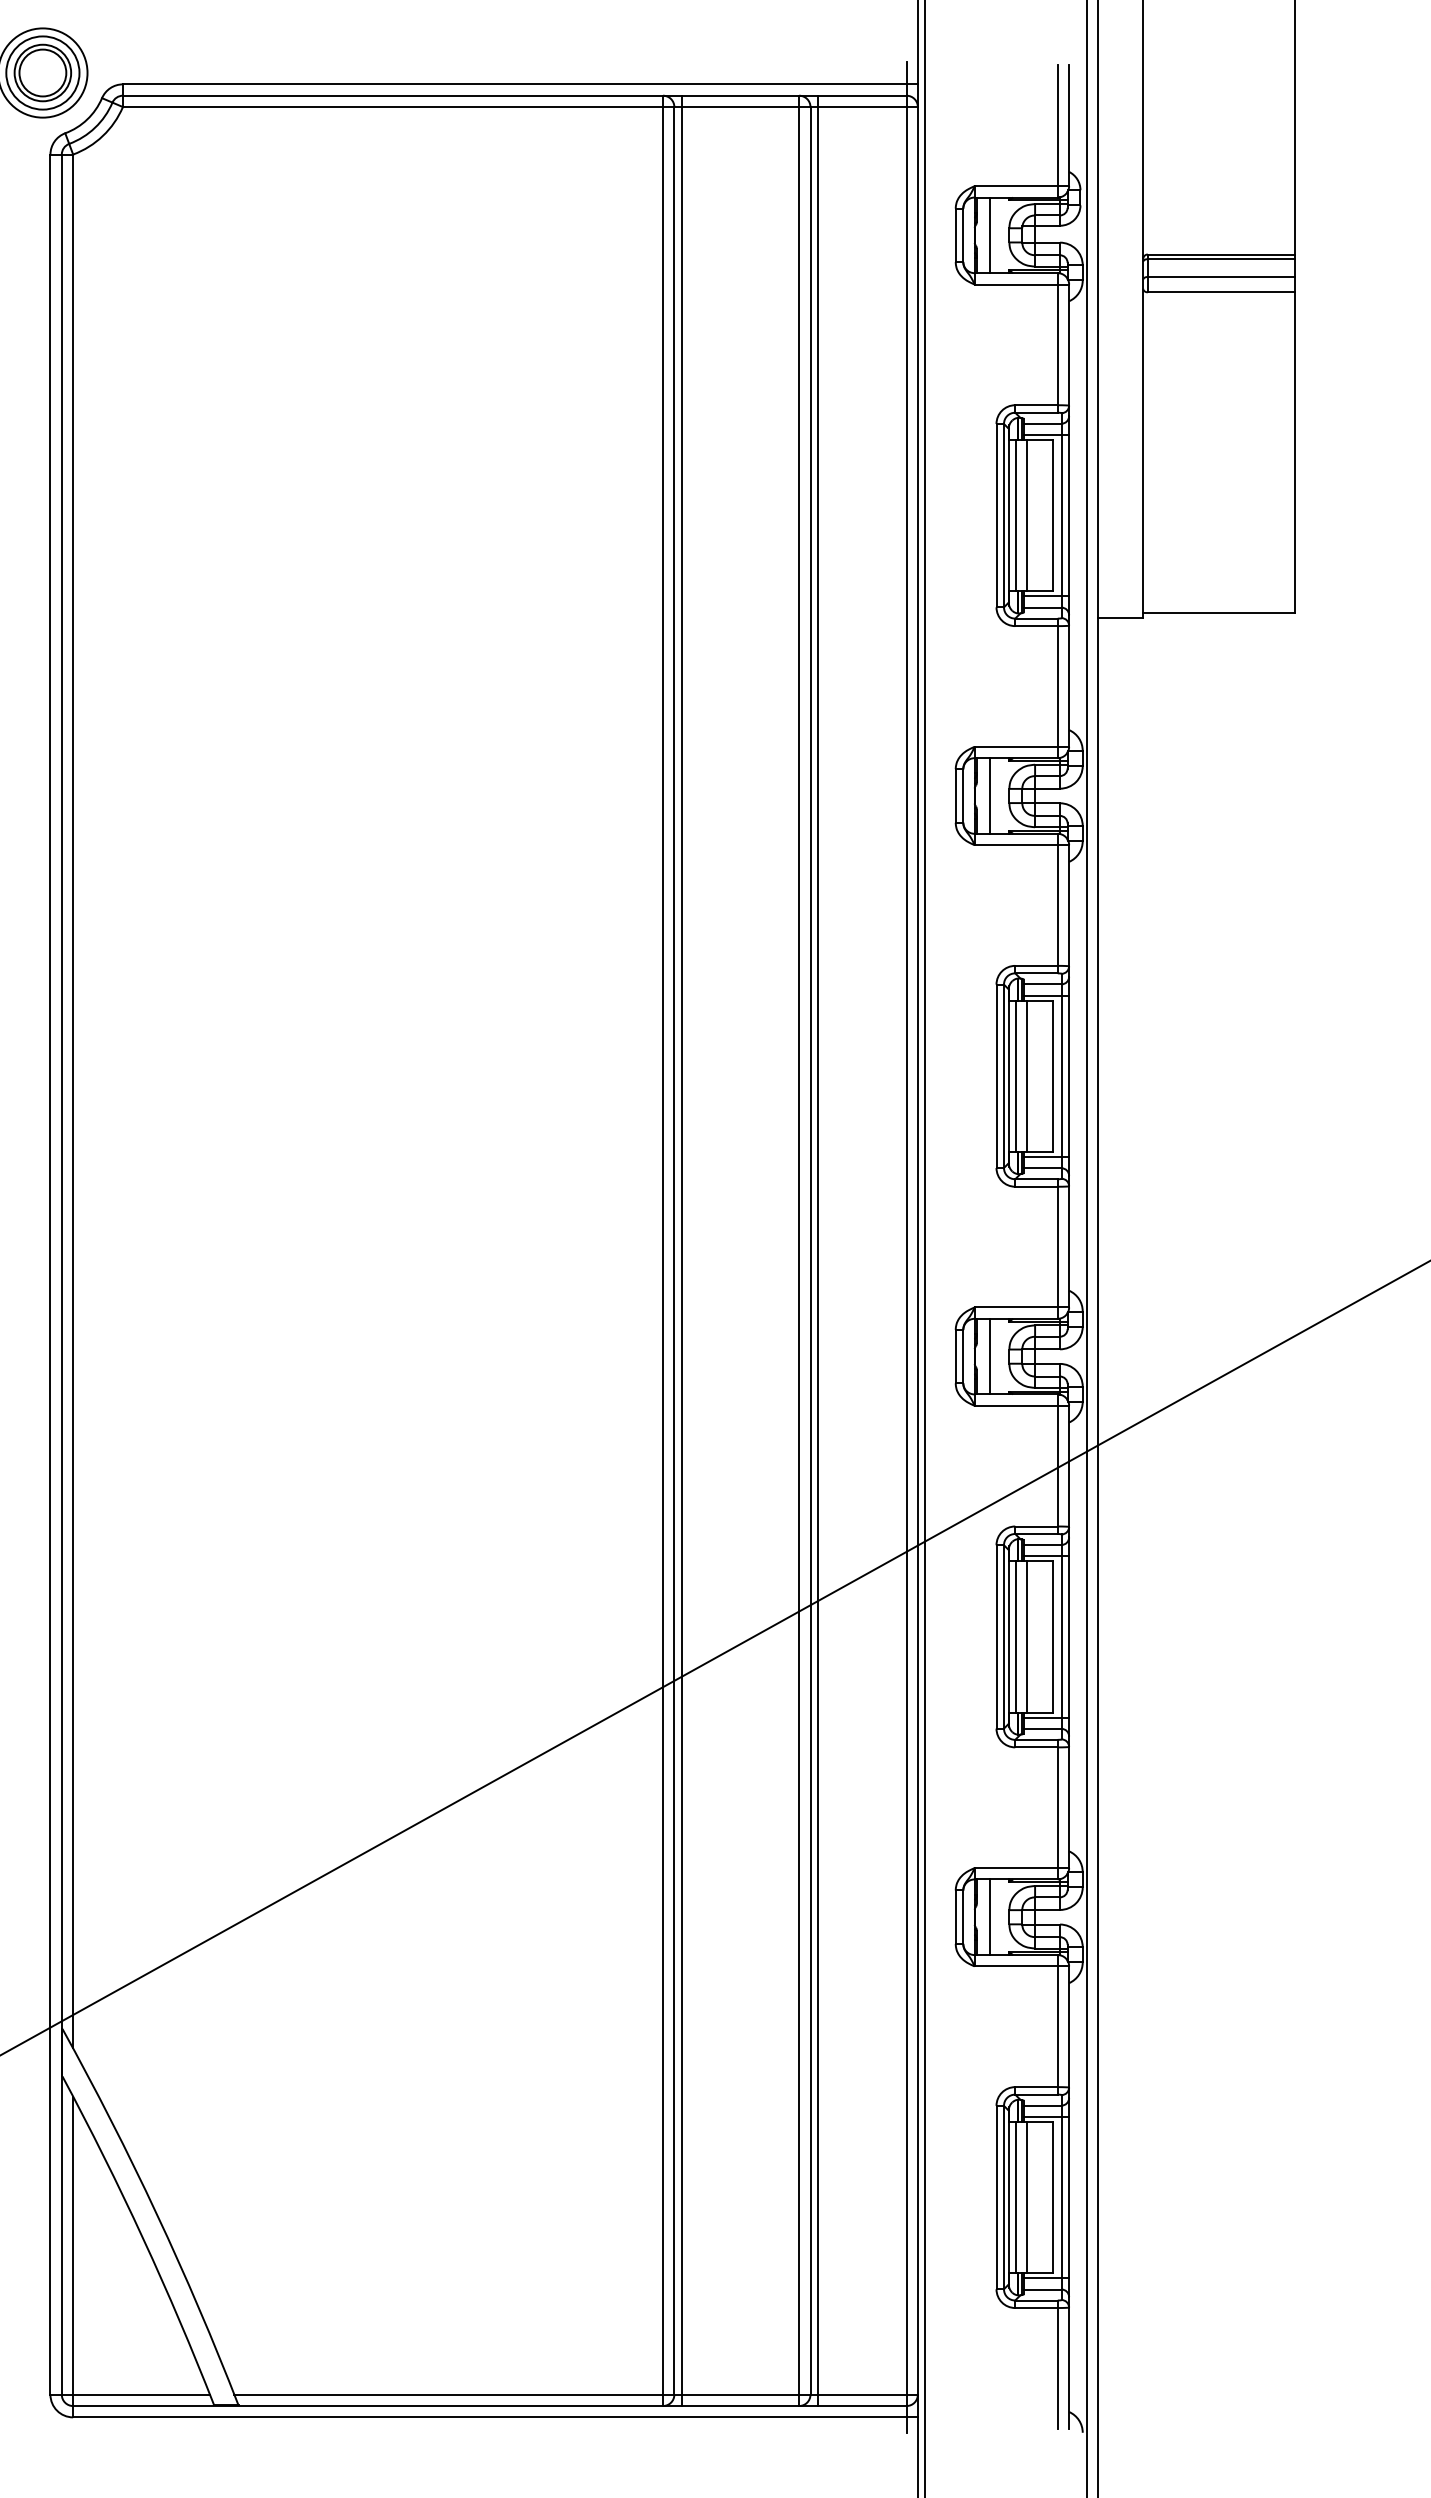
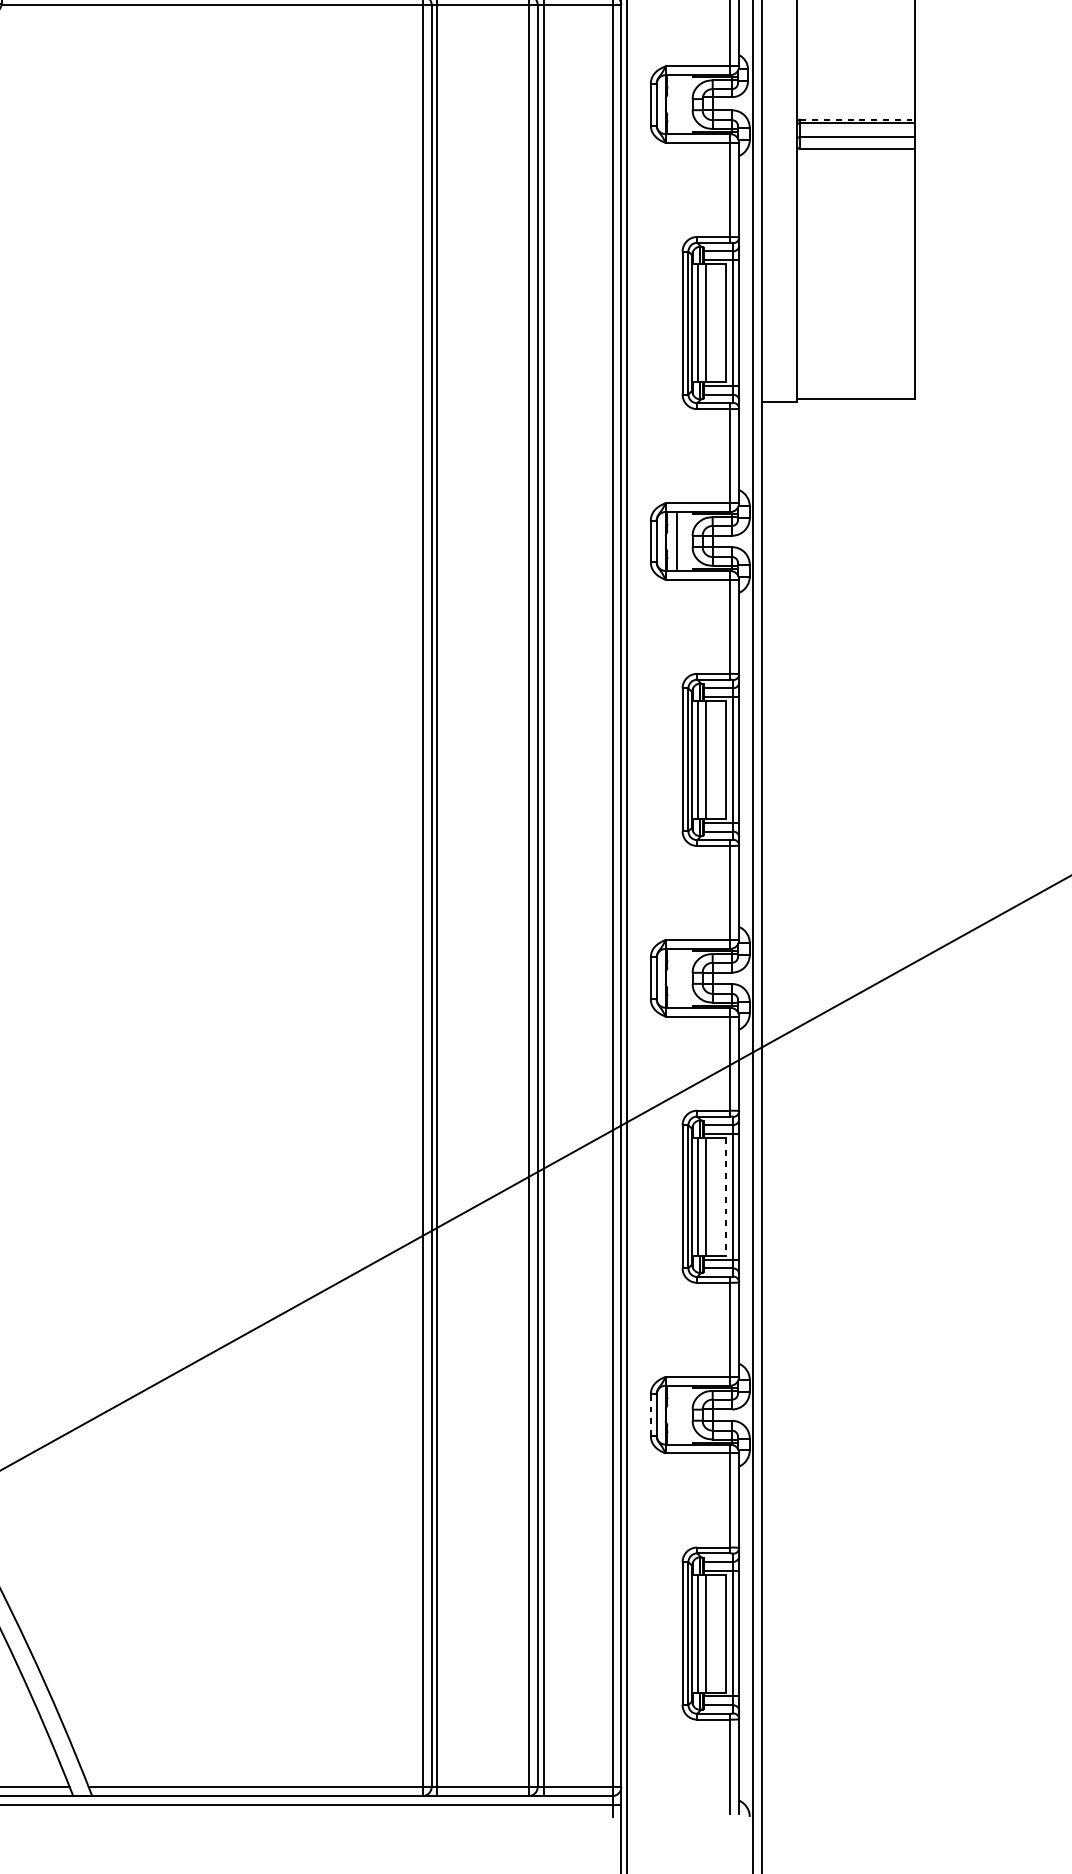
line: (989, 235) -> (677, 104), removed
line: (1221, 254) -> (857, 119), solid -> dashed
line: (989, 1356) -> (677, 978), removed
line: (1052, 1636) -> (726, 1196), solid -> dashed
line: (955, 1917) -> (650, 1415), solid -> dashed
line: (989, 1917) -> (677, 1415), removed

